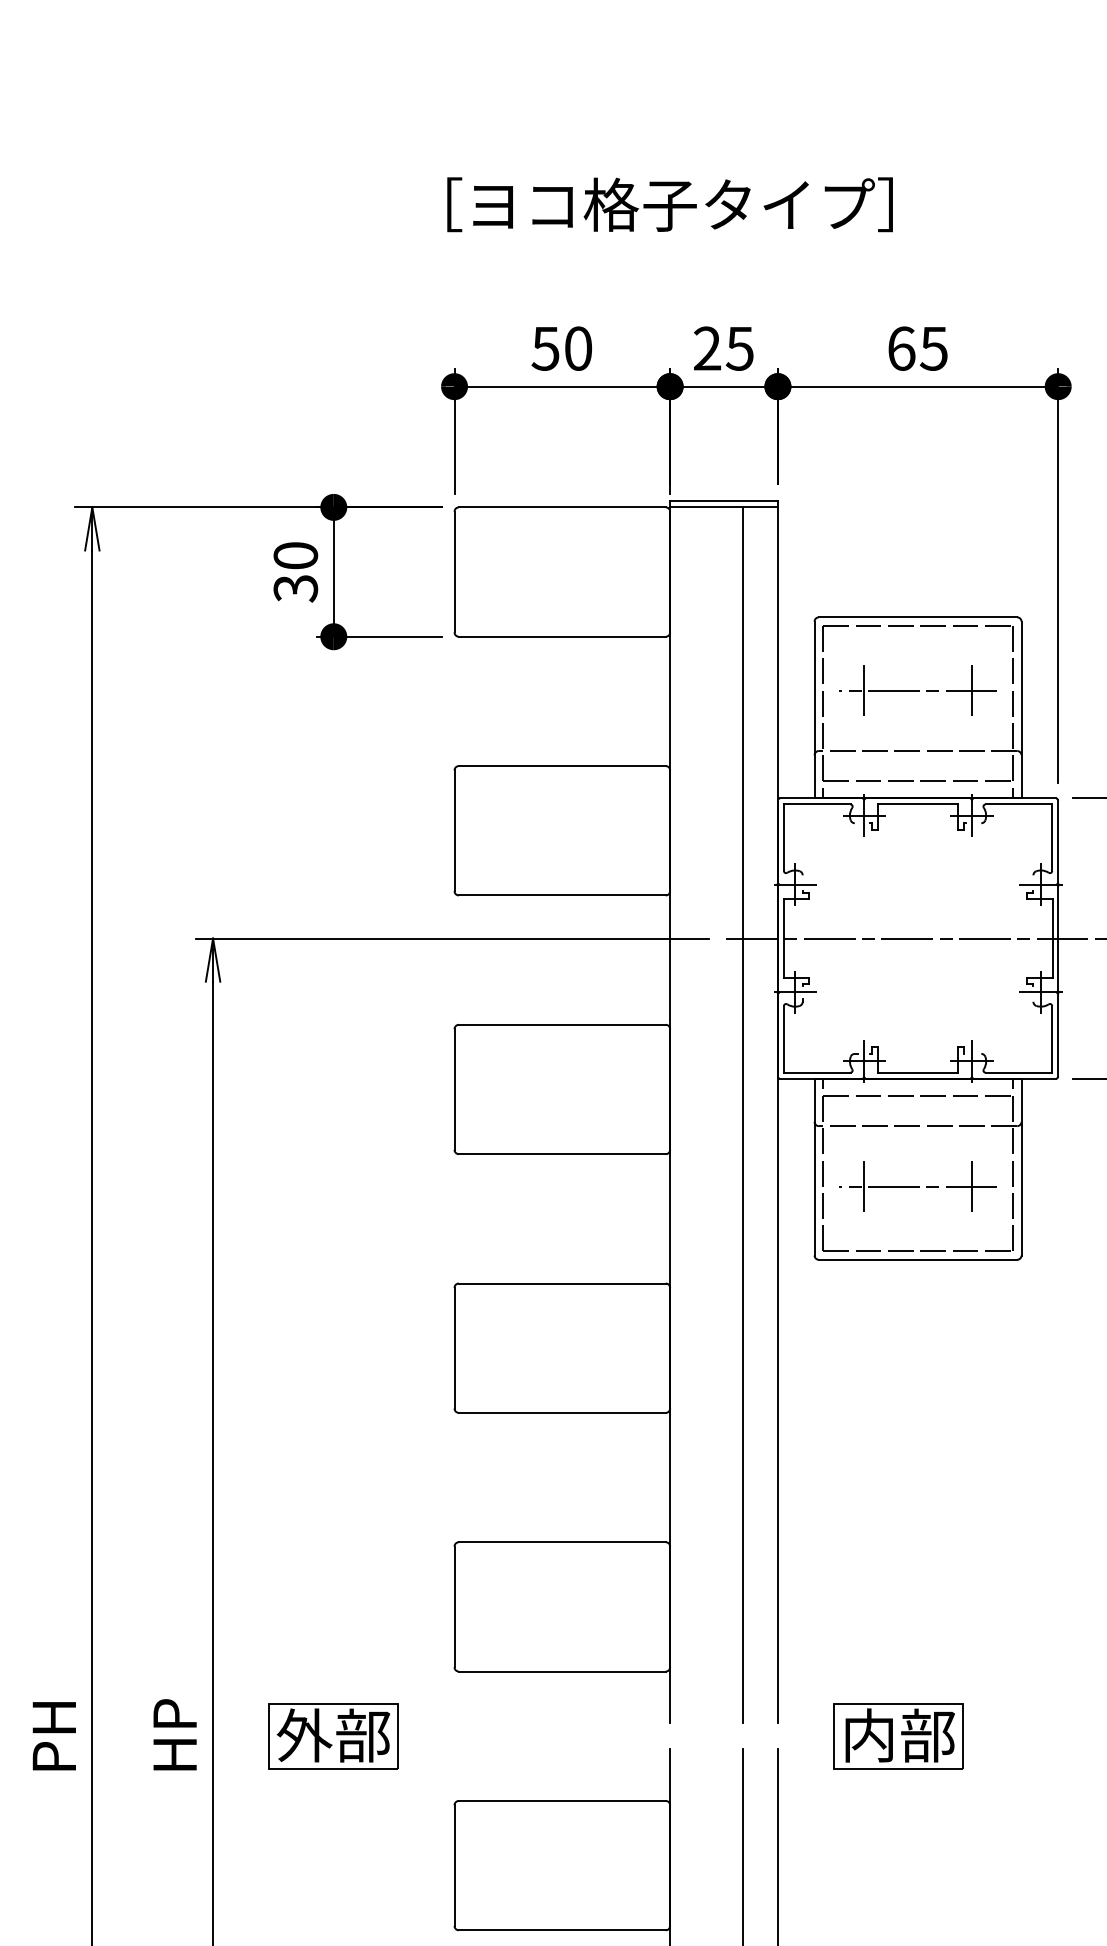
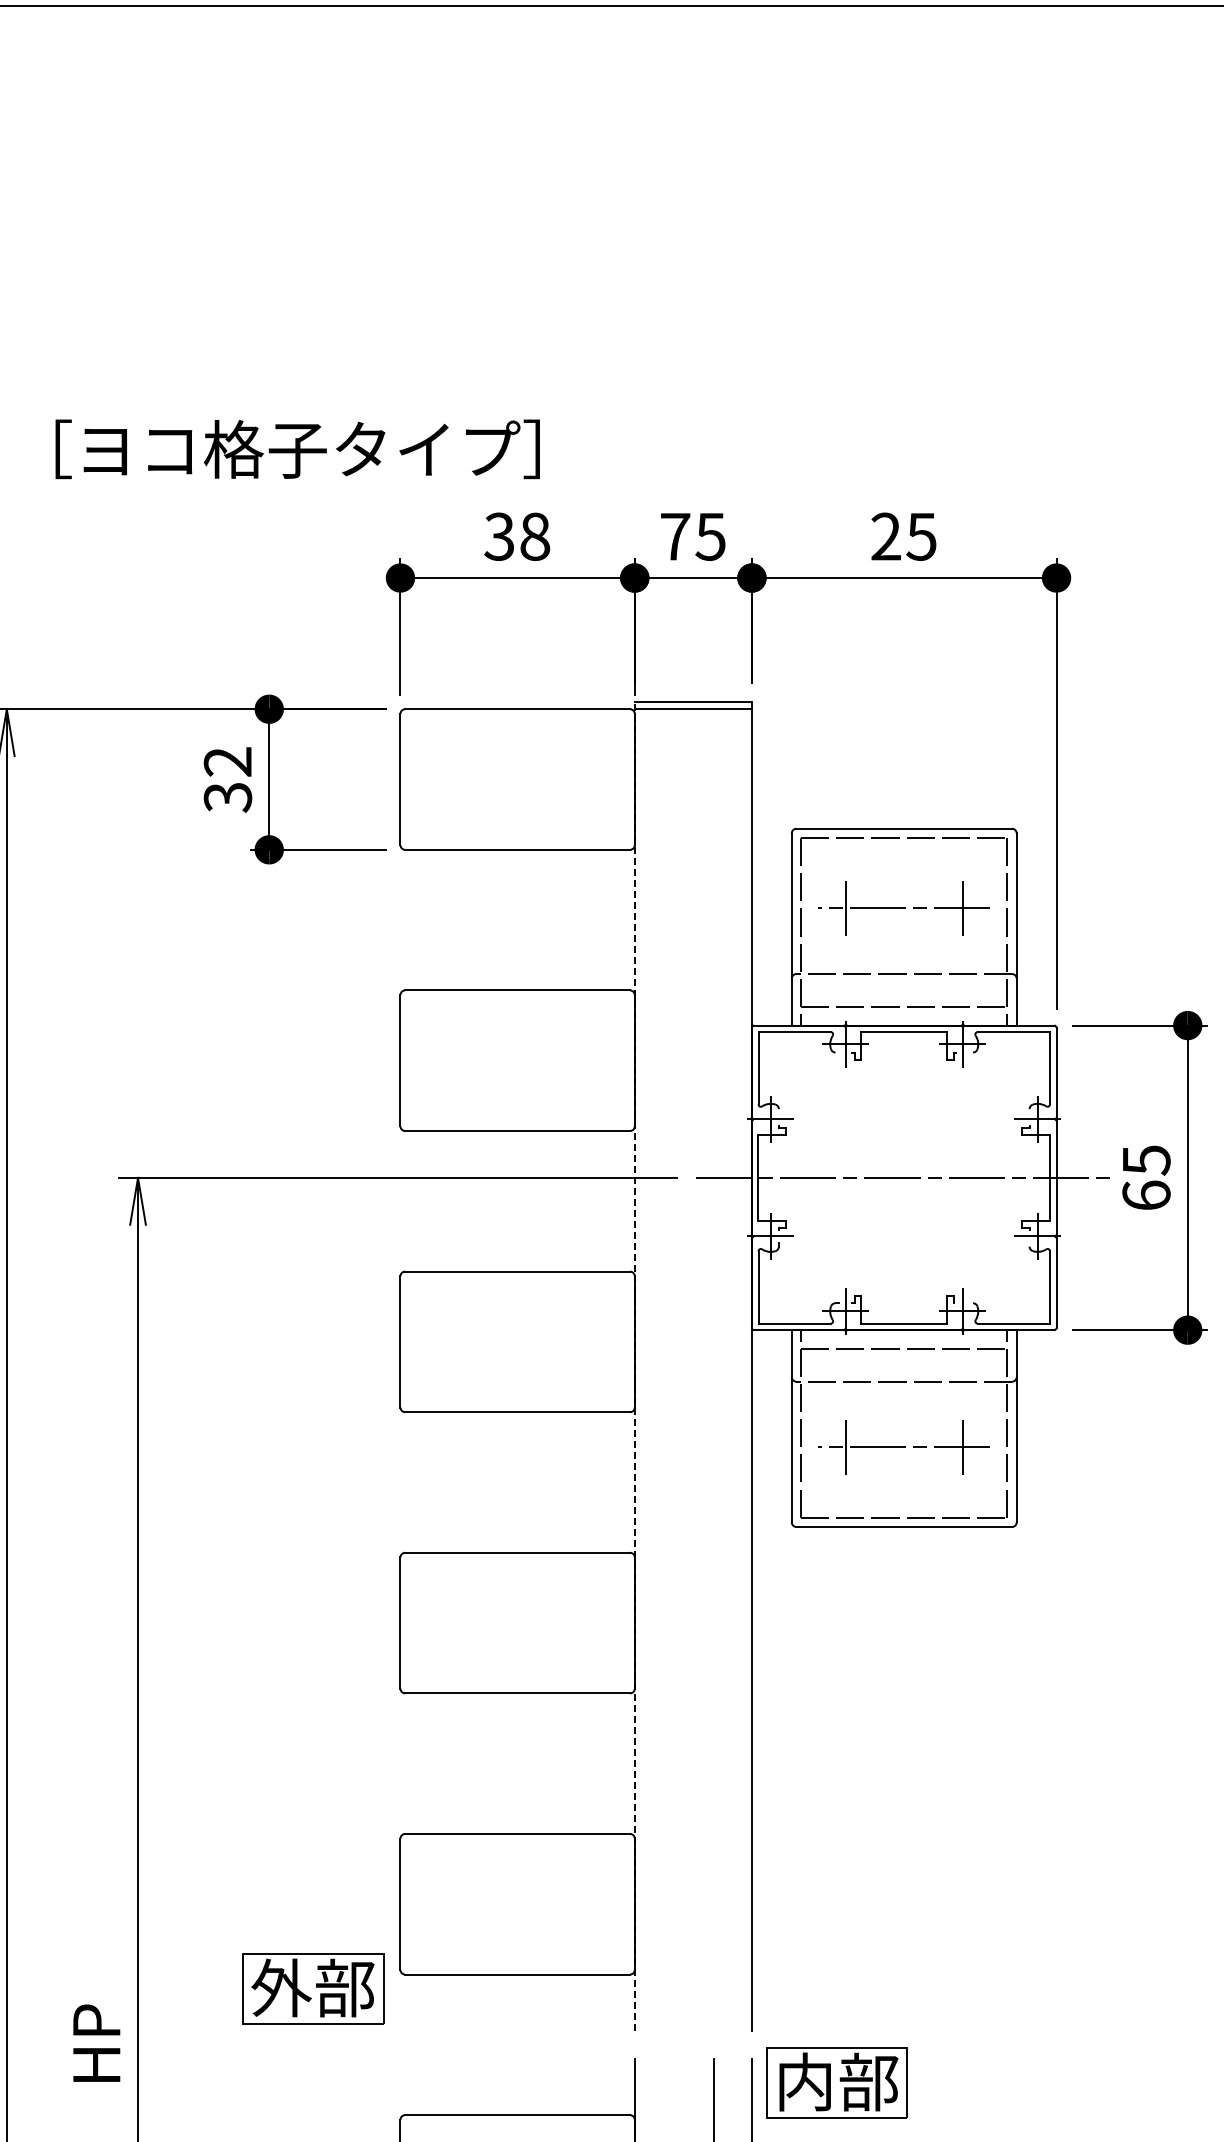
text: (669, 204) -> (297, 449), moved
text: (562, 348) -> (517, 536), 50 -> 38
text: (707, 348) -> (675, 536), 25 -> 75
text: (901, 348) -> (886, 536), 65 -> 25
text: (295, 555) -> (227, 761), 30 -> 32
line: (669, 1112) -> (634, 1366), solid -> dashed
line: (742, 1114) -> (713, 1369), removed
part: (334, 1735) -> (313, 1988), moved
part: (898, 1735) -> (836, 2082), moved

